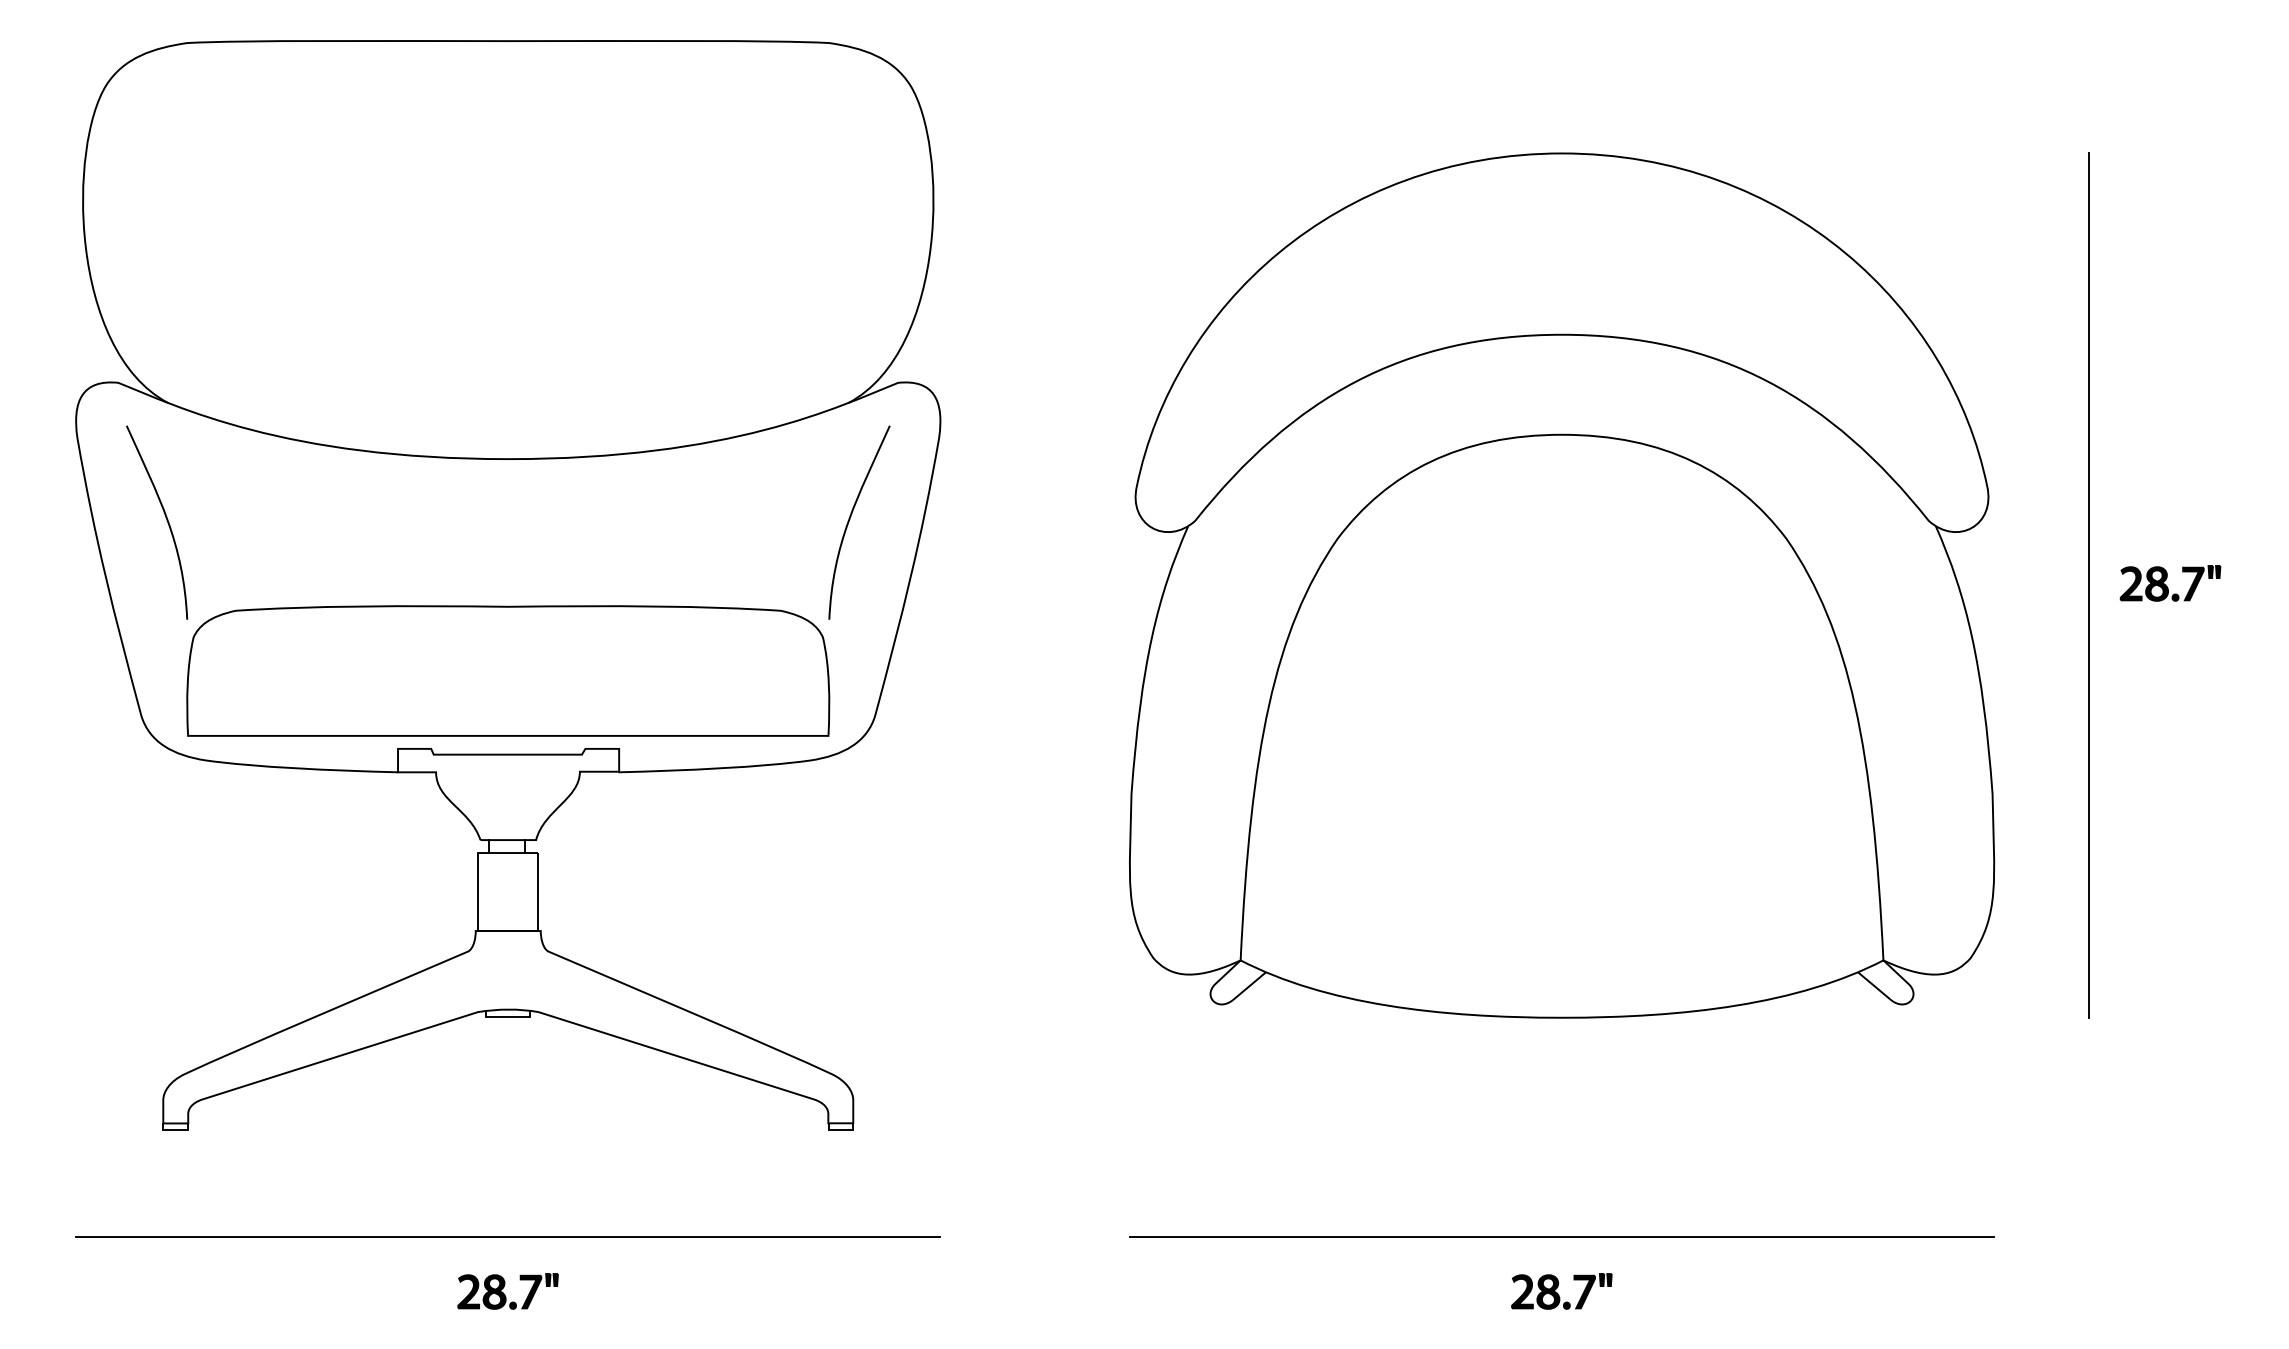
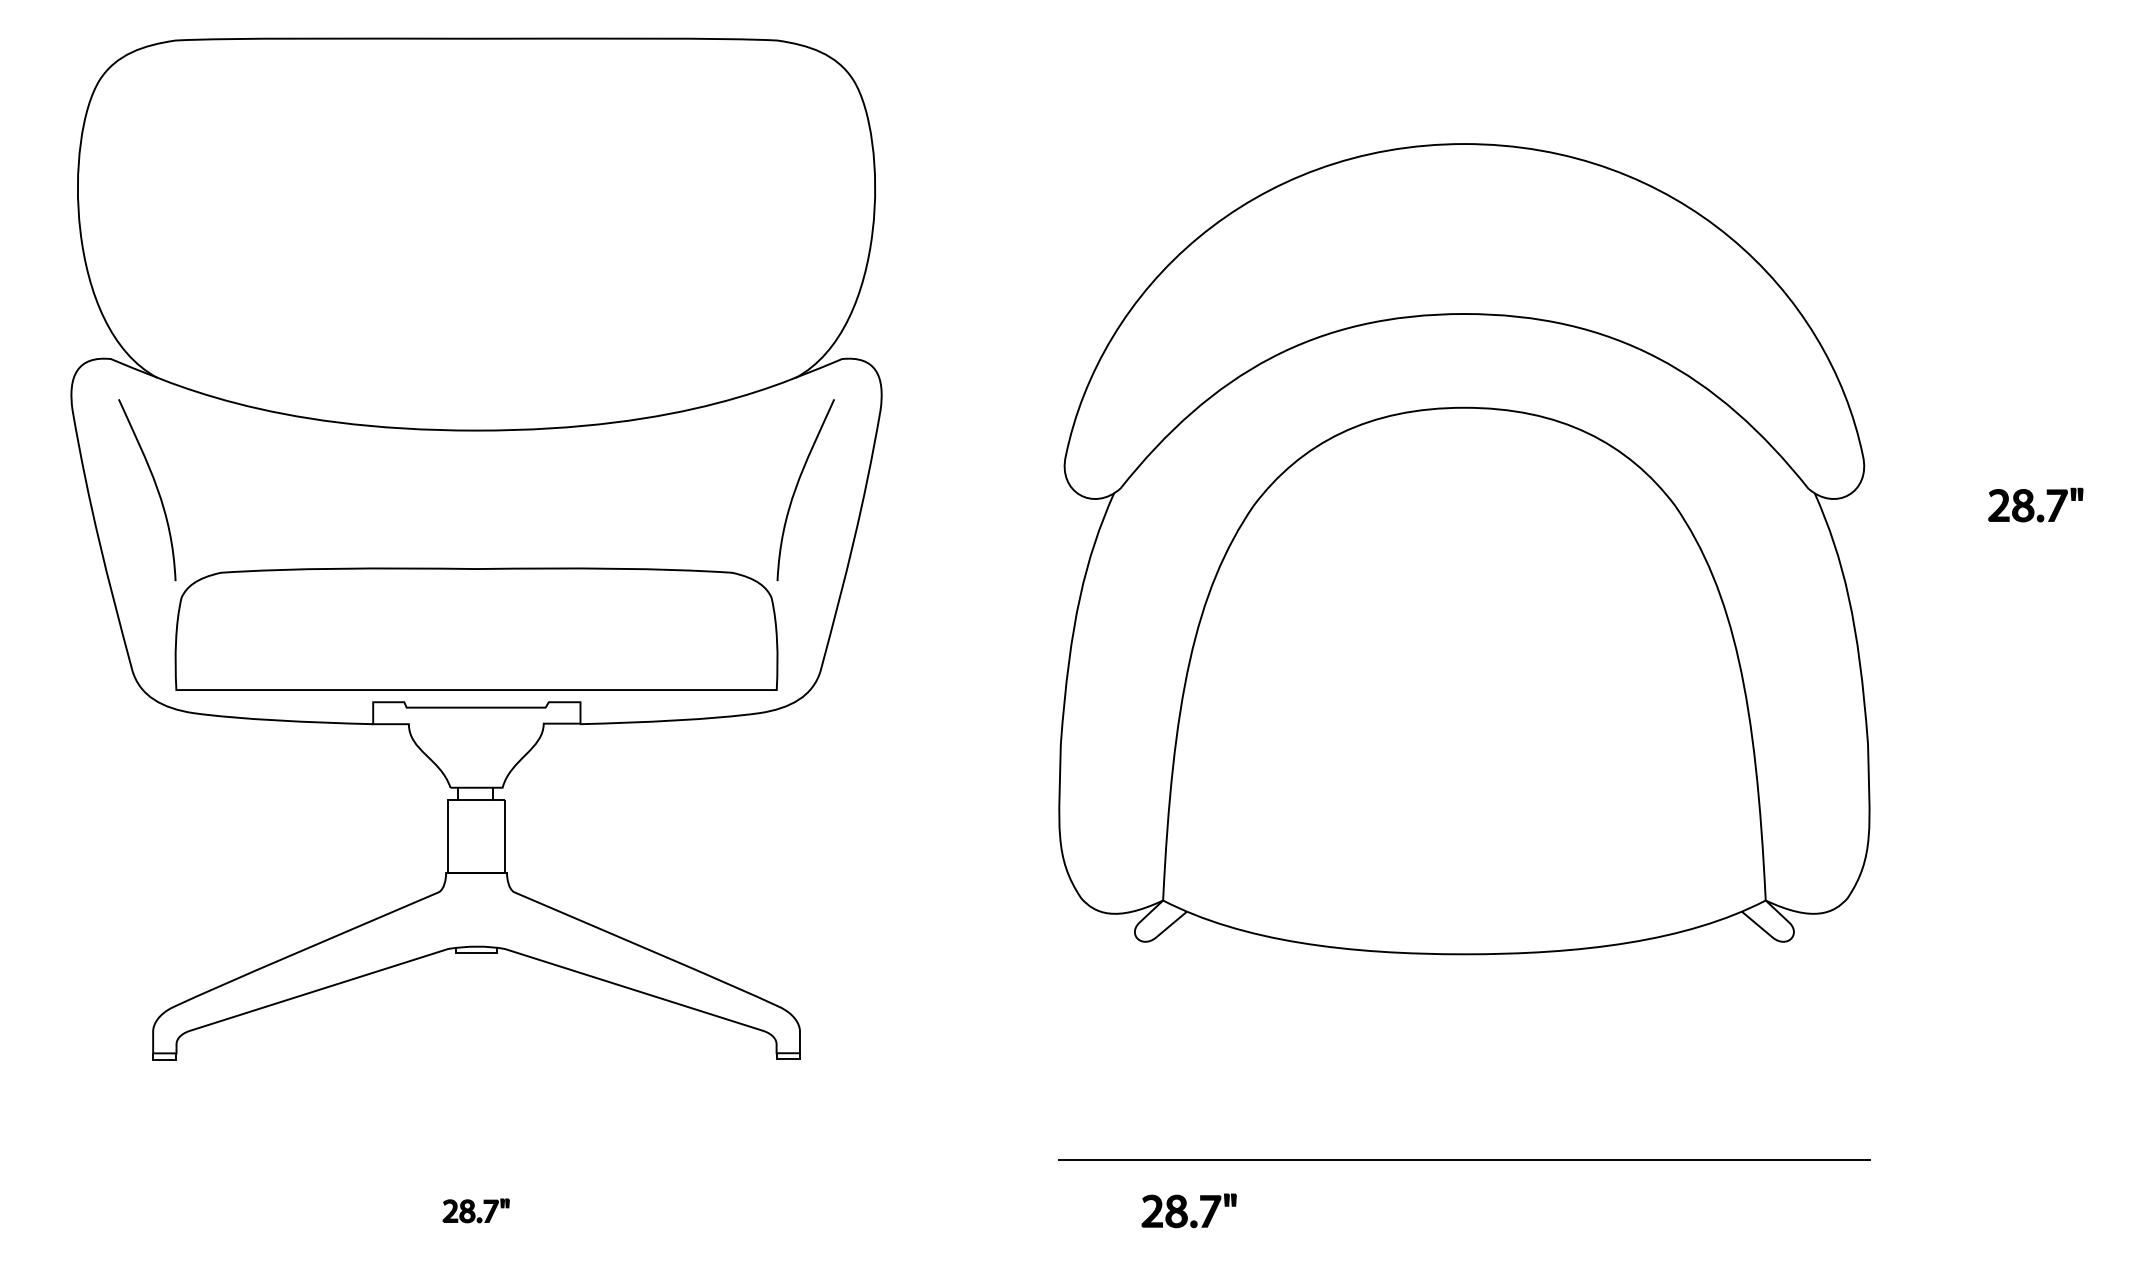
part: (2170, 582) -> (2035, 504), moved
line: (2089, 585) -> (1958, 549), removed
line: (508, 1236) -> (476, 1159), removed
part: (507, 1291) -> (475, 1210), size x0.7
part: (1561, 1291) -> (1188, 1210), moved

